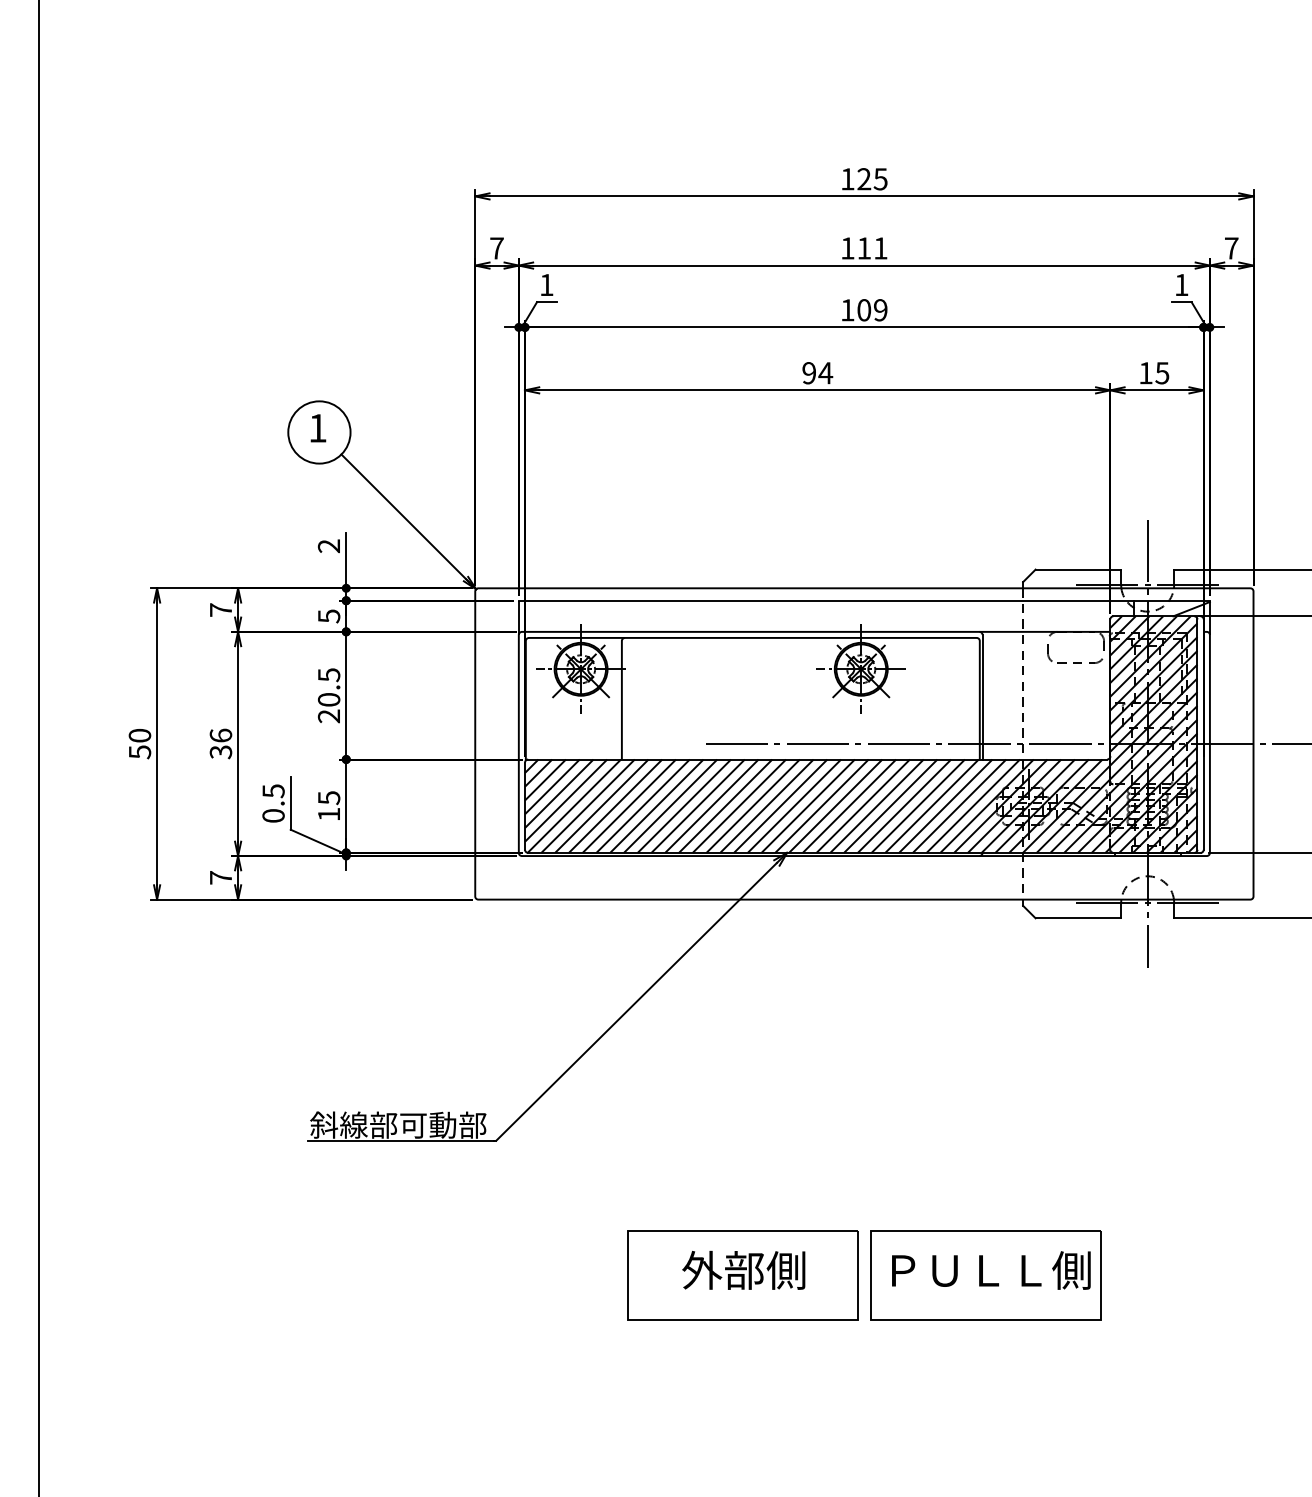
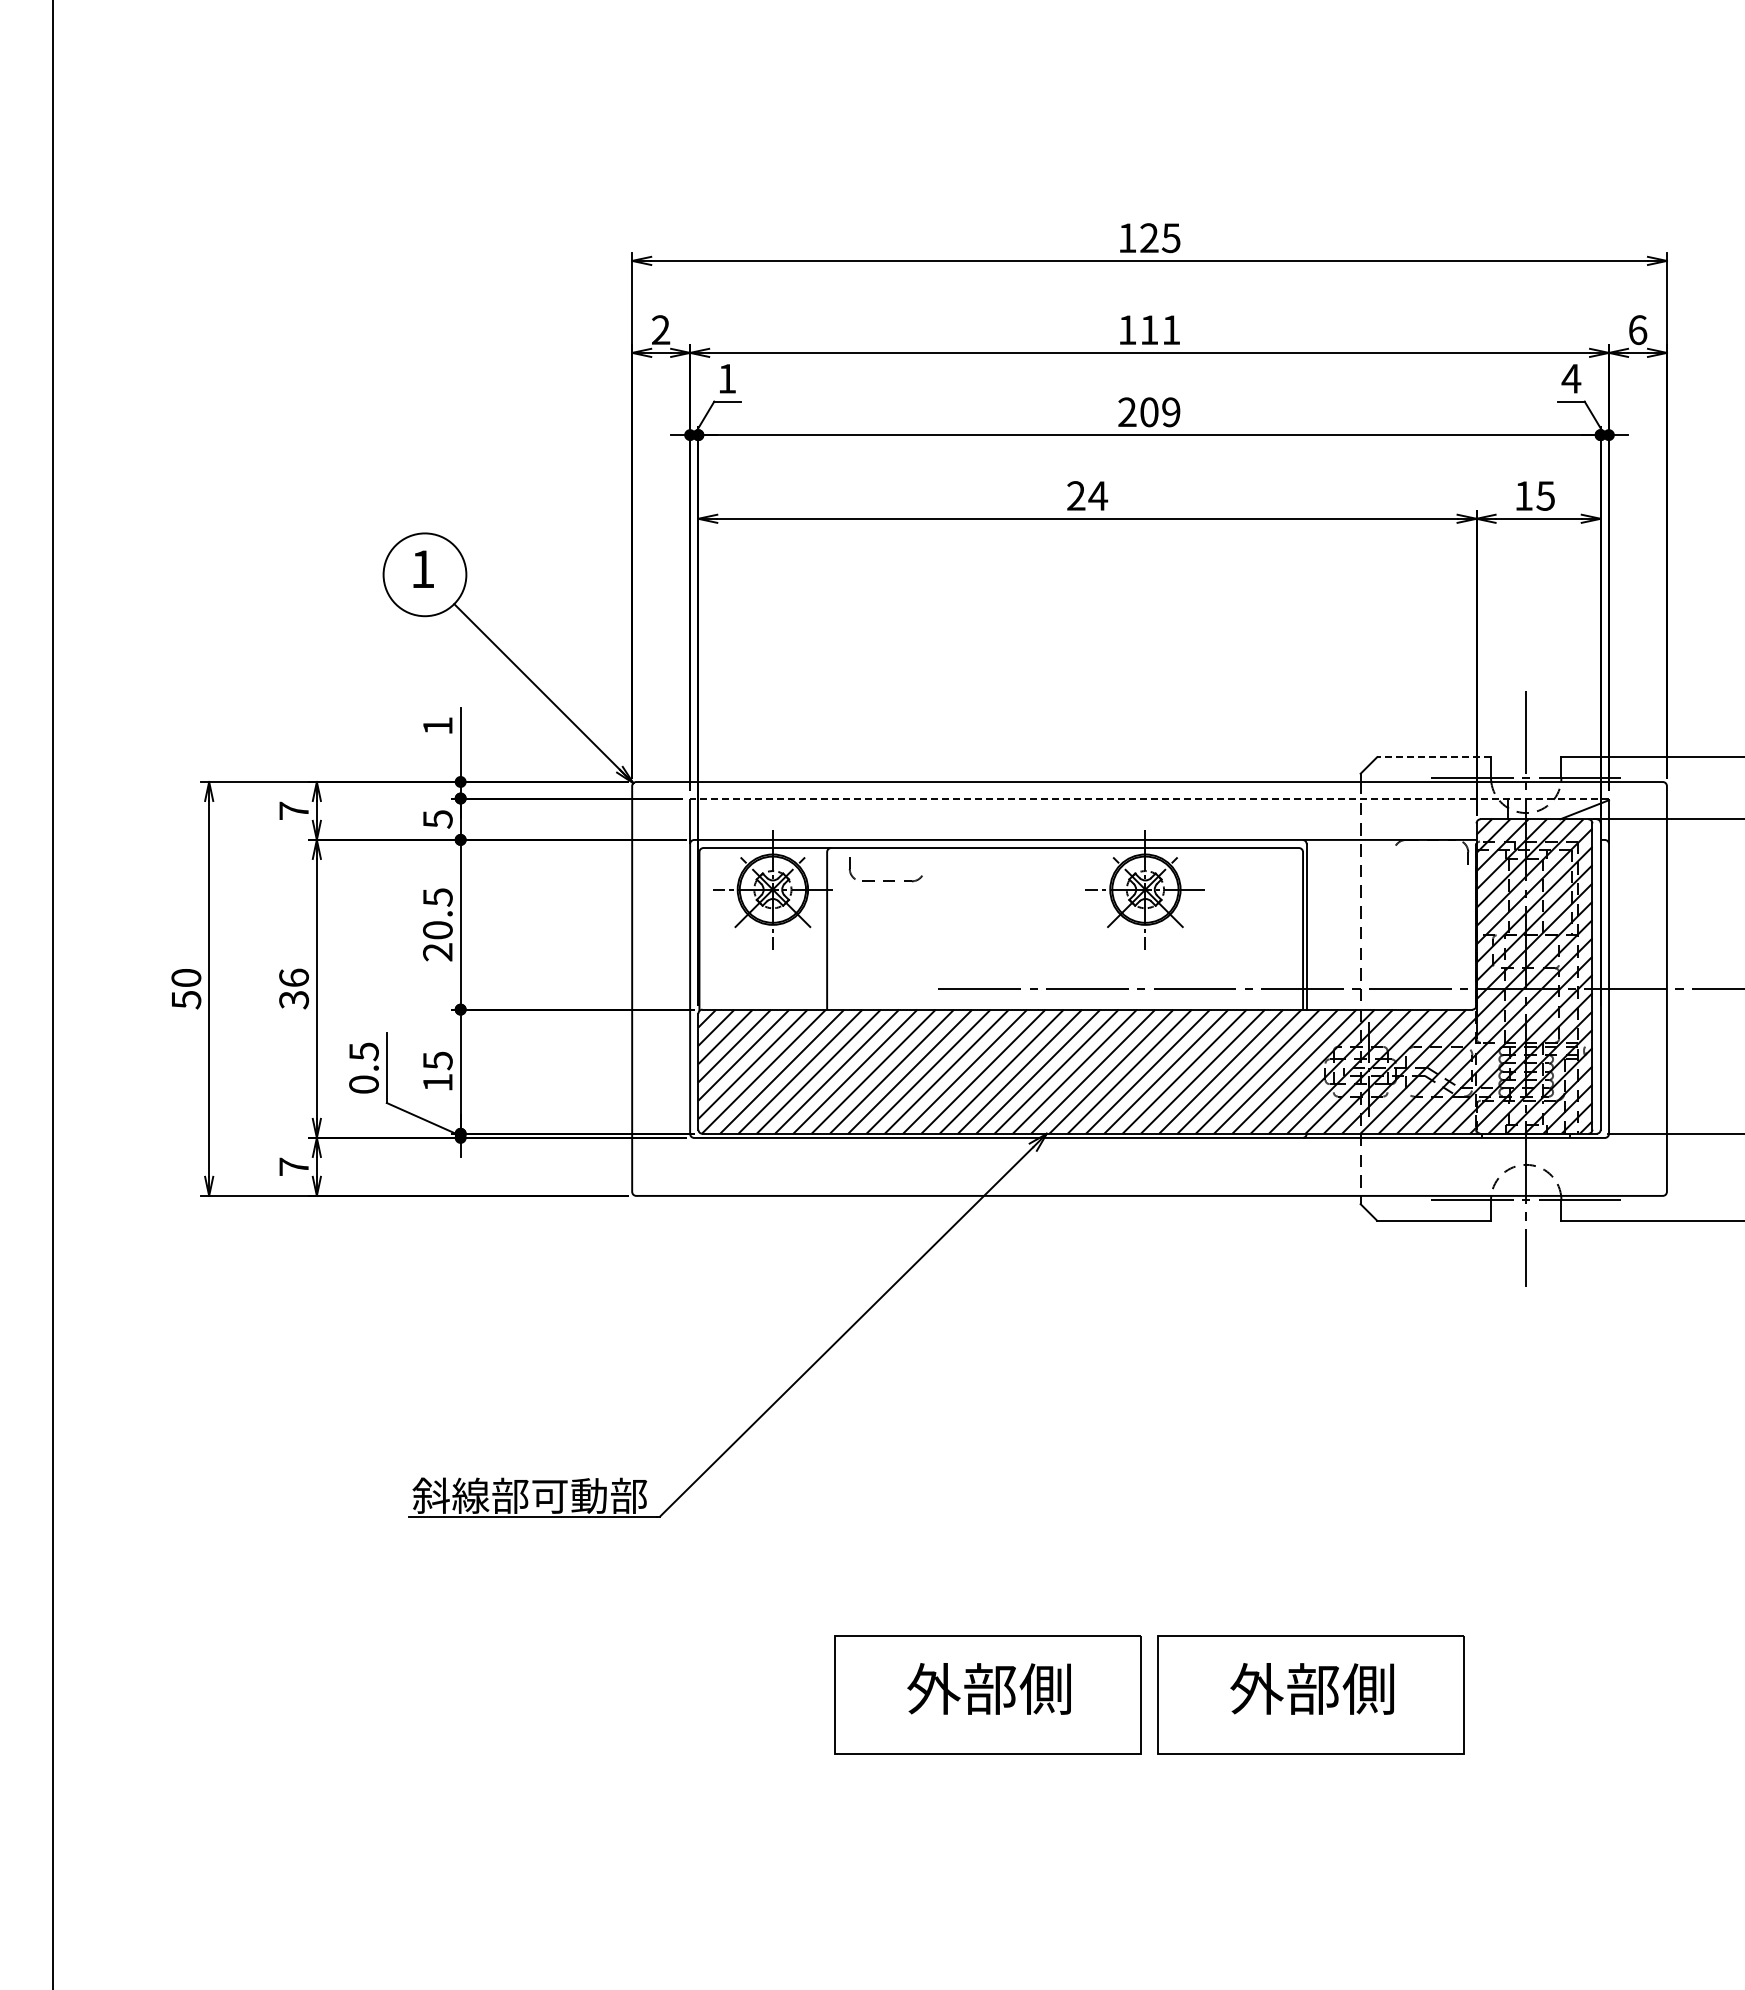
text: (497, 247) -> (661, 329), 7 -> 2
text: (1232, 248) -> (1638, 330), 7 -> 6
text: (1181, 284) -> (1571, 378), 1 -> 4
text: (847, 309) -> (1127, 411), 109 -> 209
text: (809, 372) -> (1076, 495), 94 -> 24
text: (328, 546) -> (437, 726), 2 -> 1
line: (1078, 569) -> (1434, 757), solid -> dashed
line: (864, 600) -> (1149, 798), solid -> dashed
part: (1074, 662) -> (885, 880), moved
text: (991, 1270) -> (1318, 1688), ＰＵＬＬ側 -> 外部側

